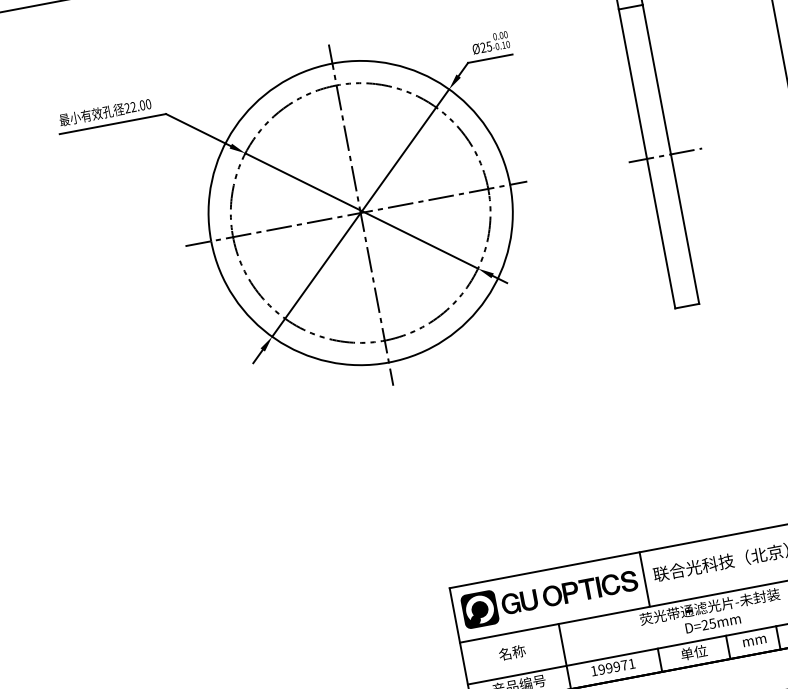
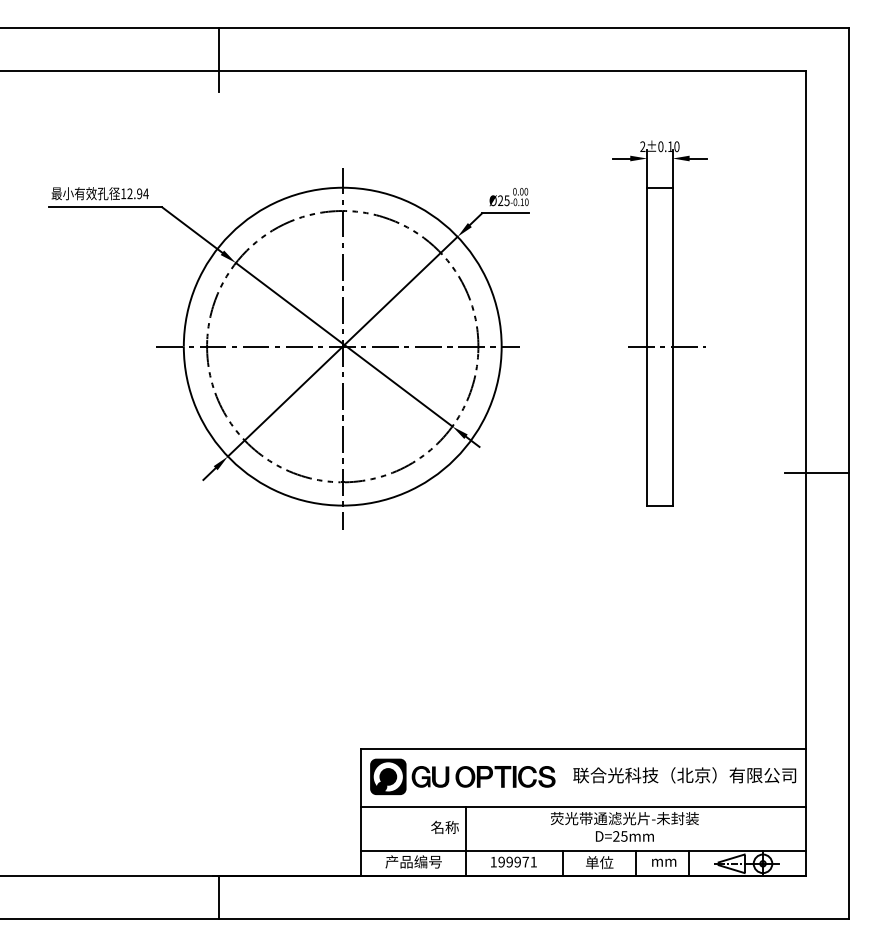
text: (137, 105) -> (134, 193), 22.00 -> 12.94
line: (644, 579) -> (563, 777), removed
text: (511, 651) -> (444, 826), moved

